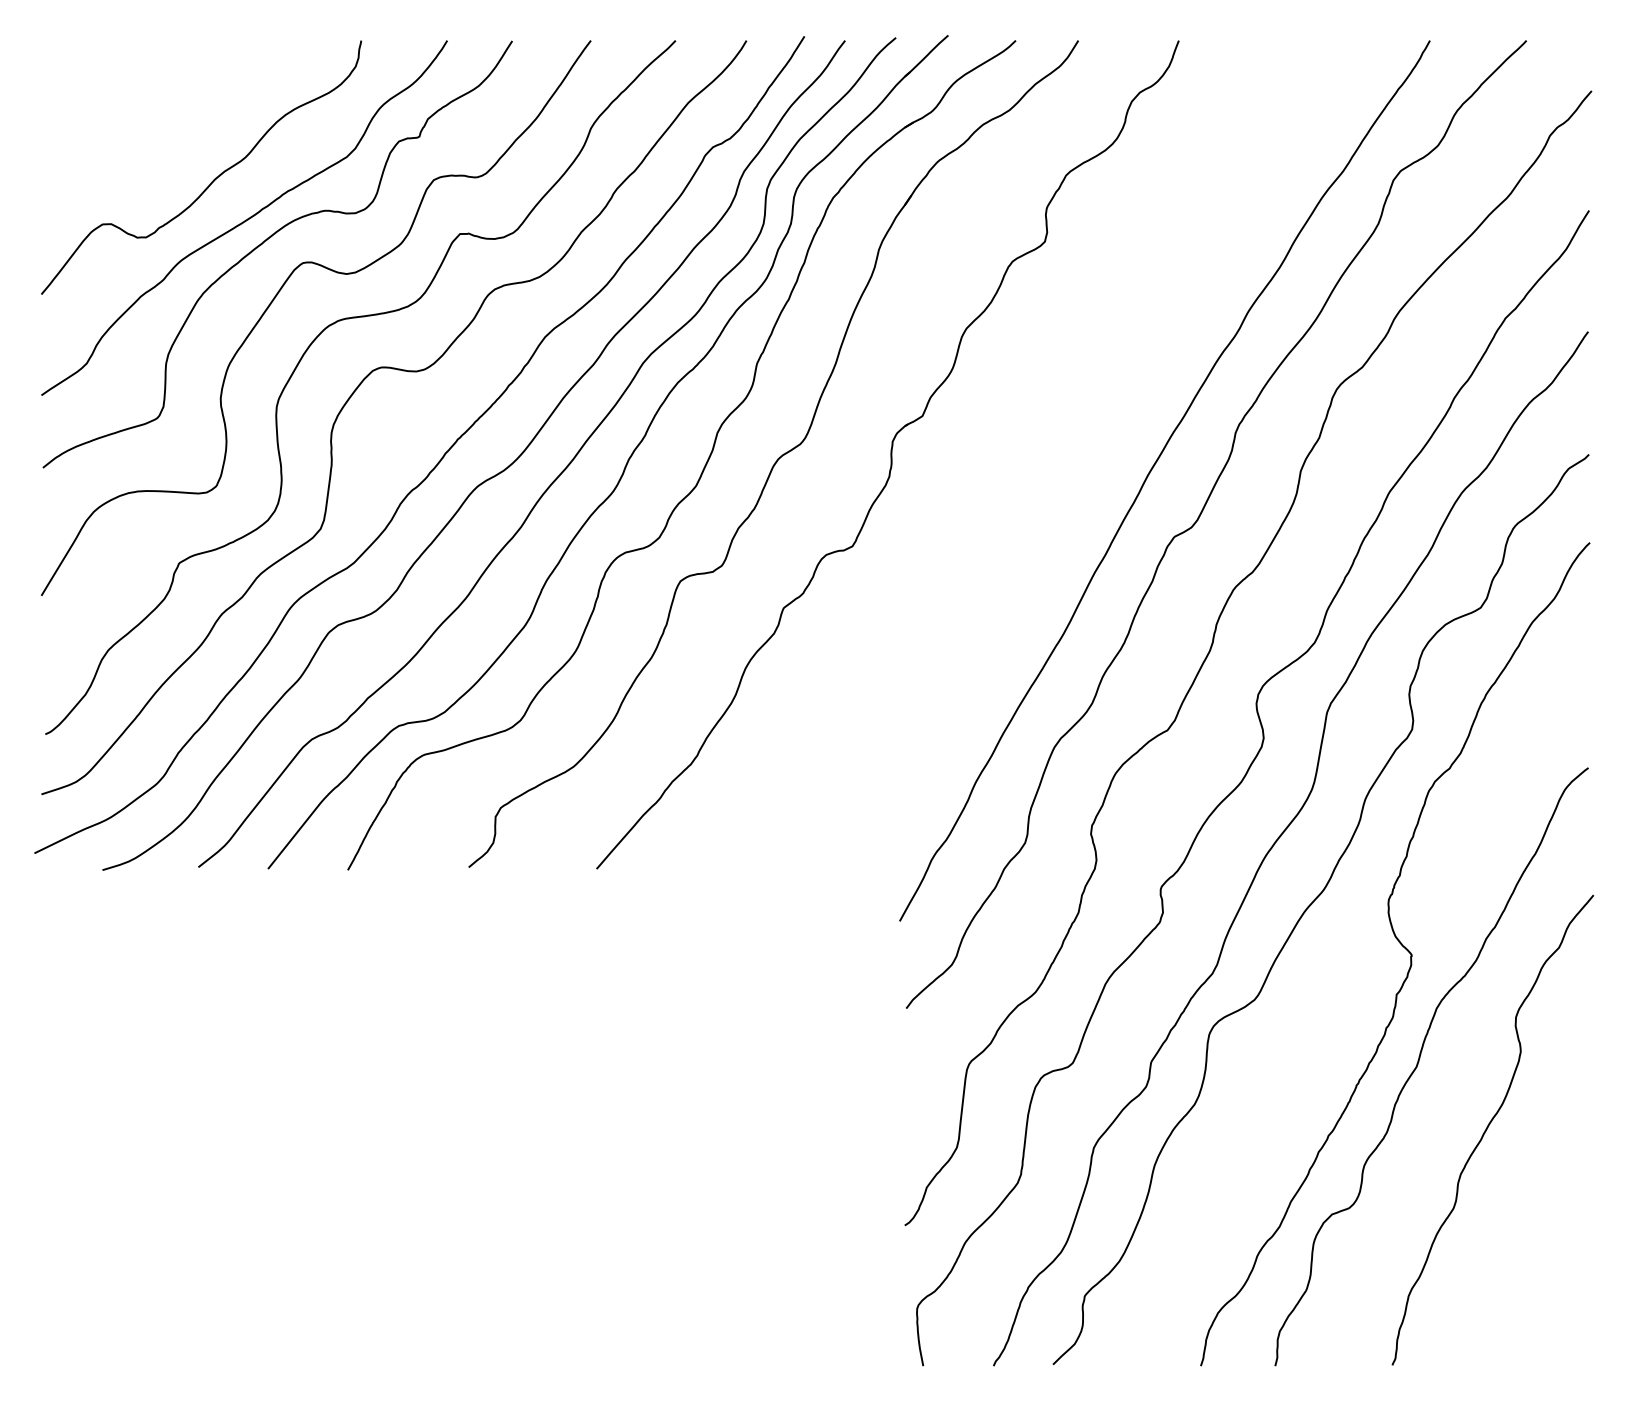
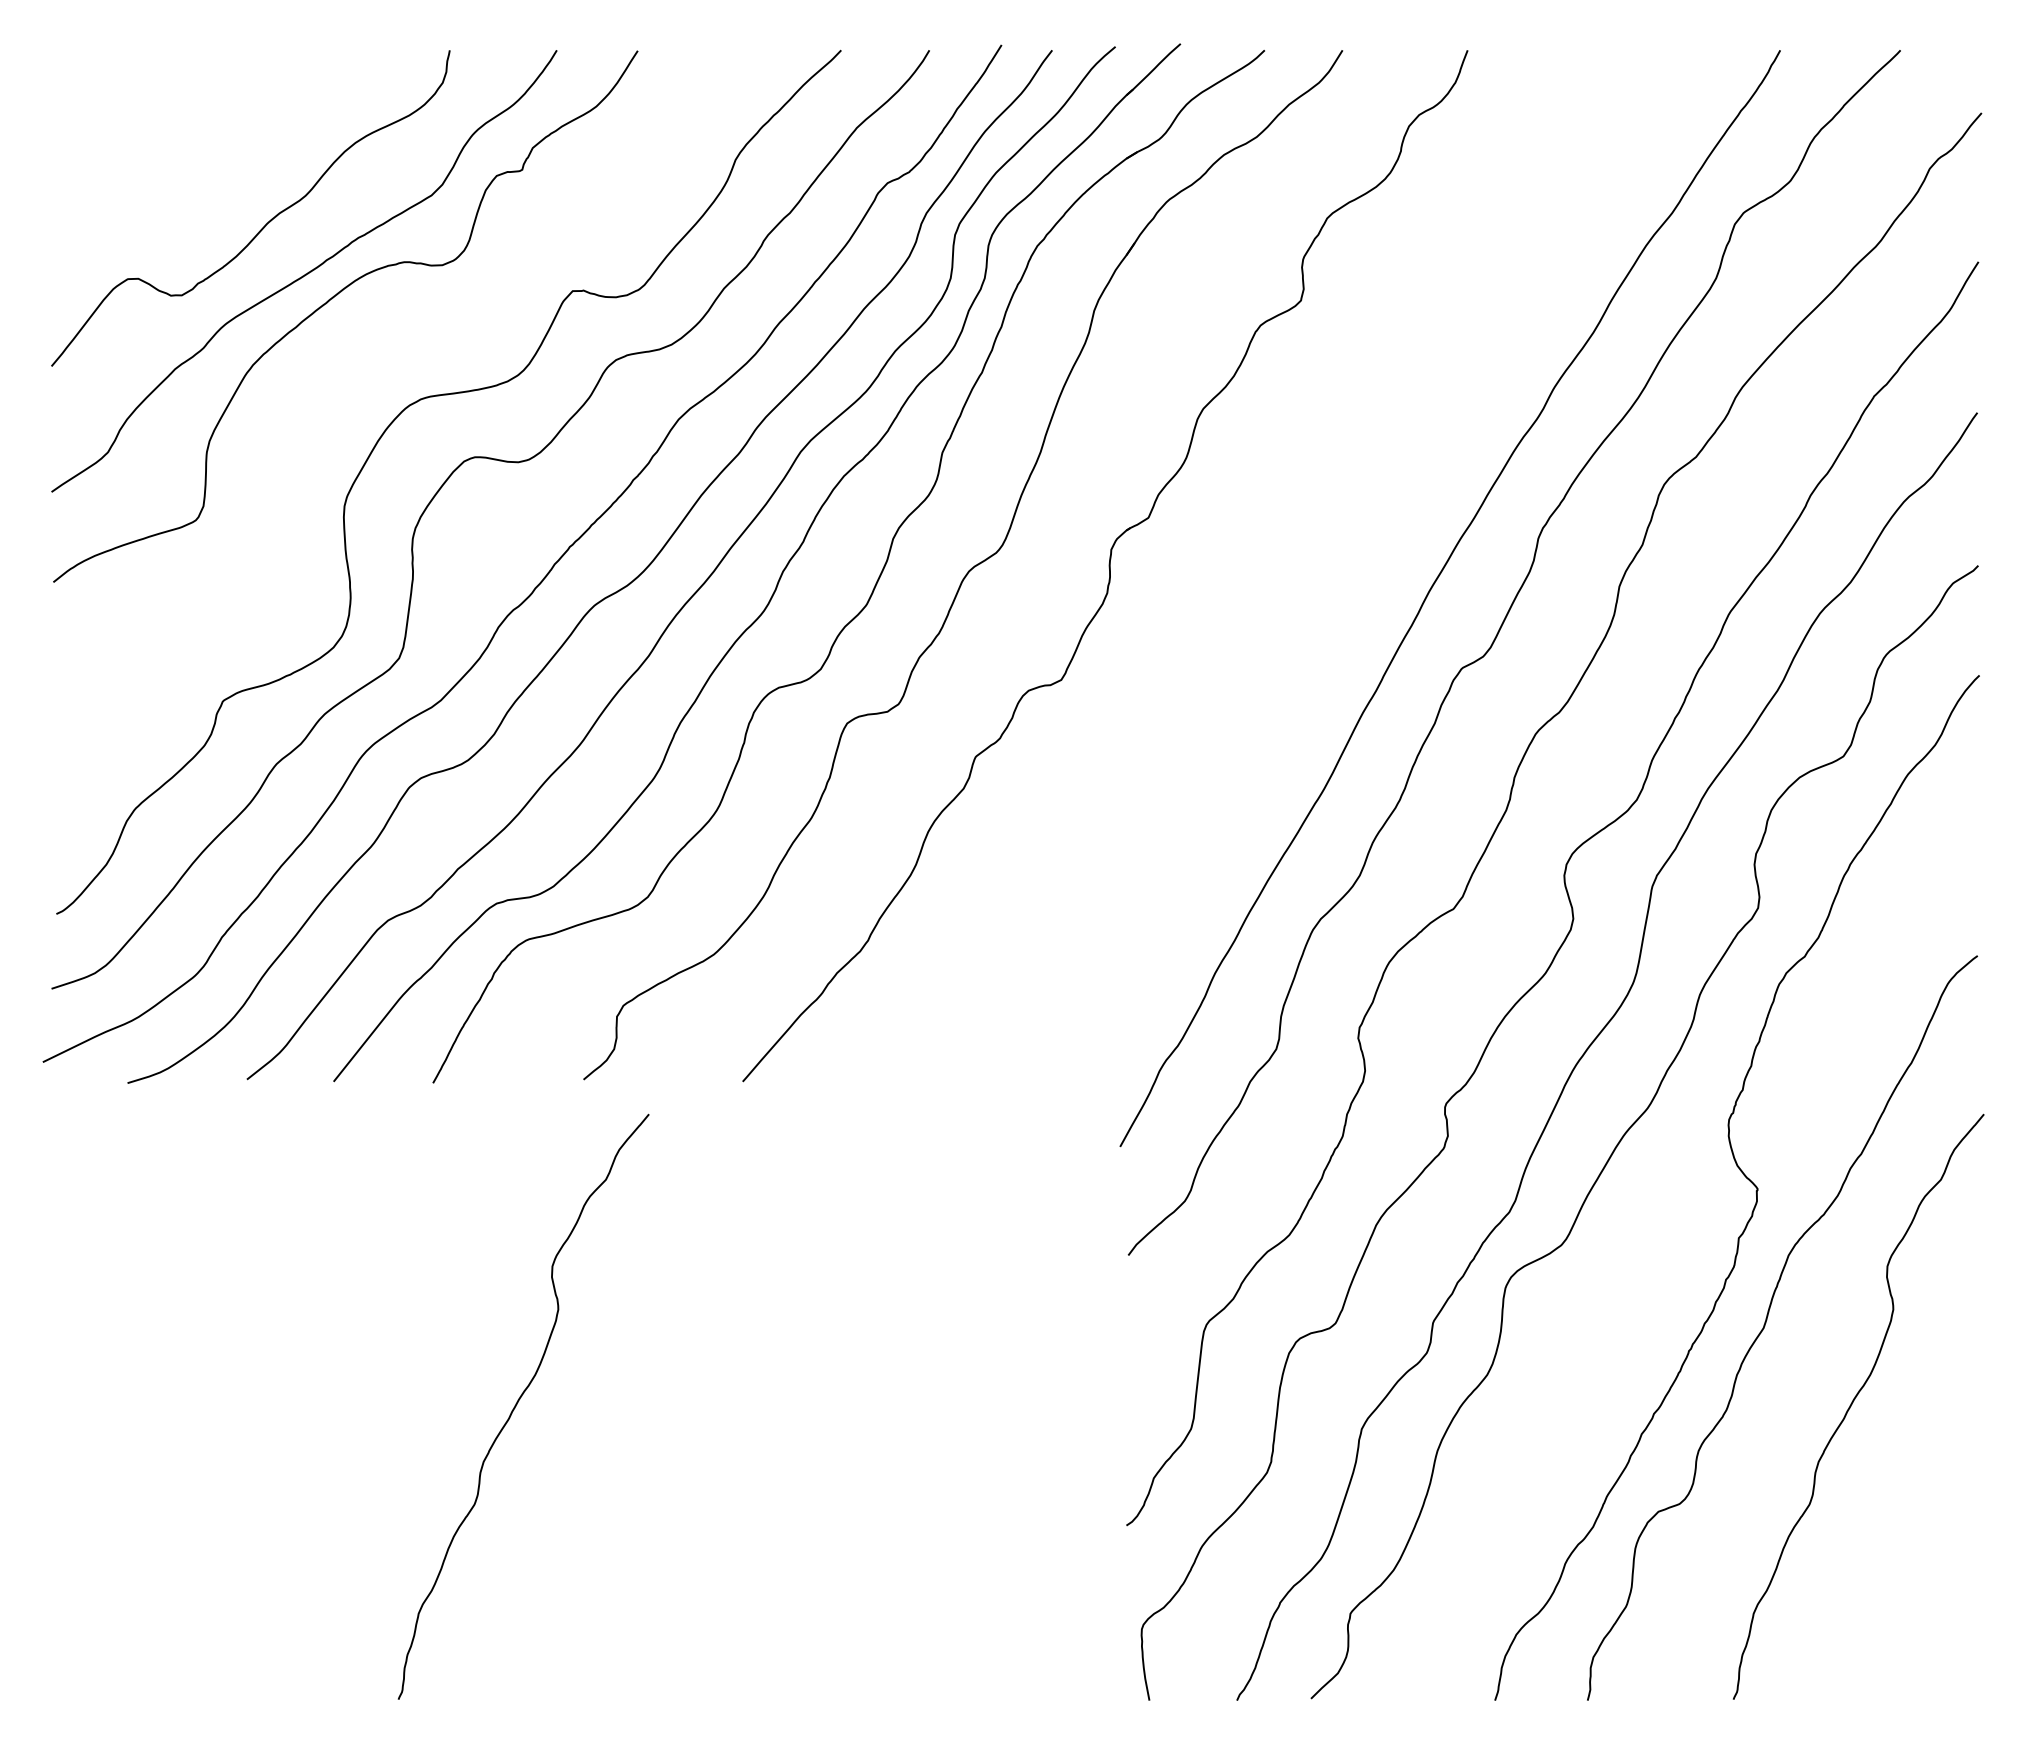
curve: (279, 292) -> (347, 364), removed
curve: (415, 1128) -> (517, 1404), added

